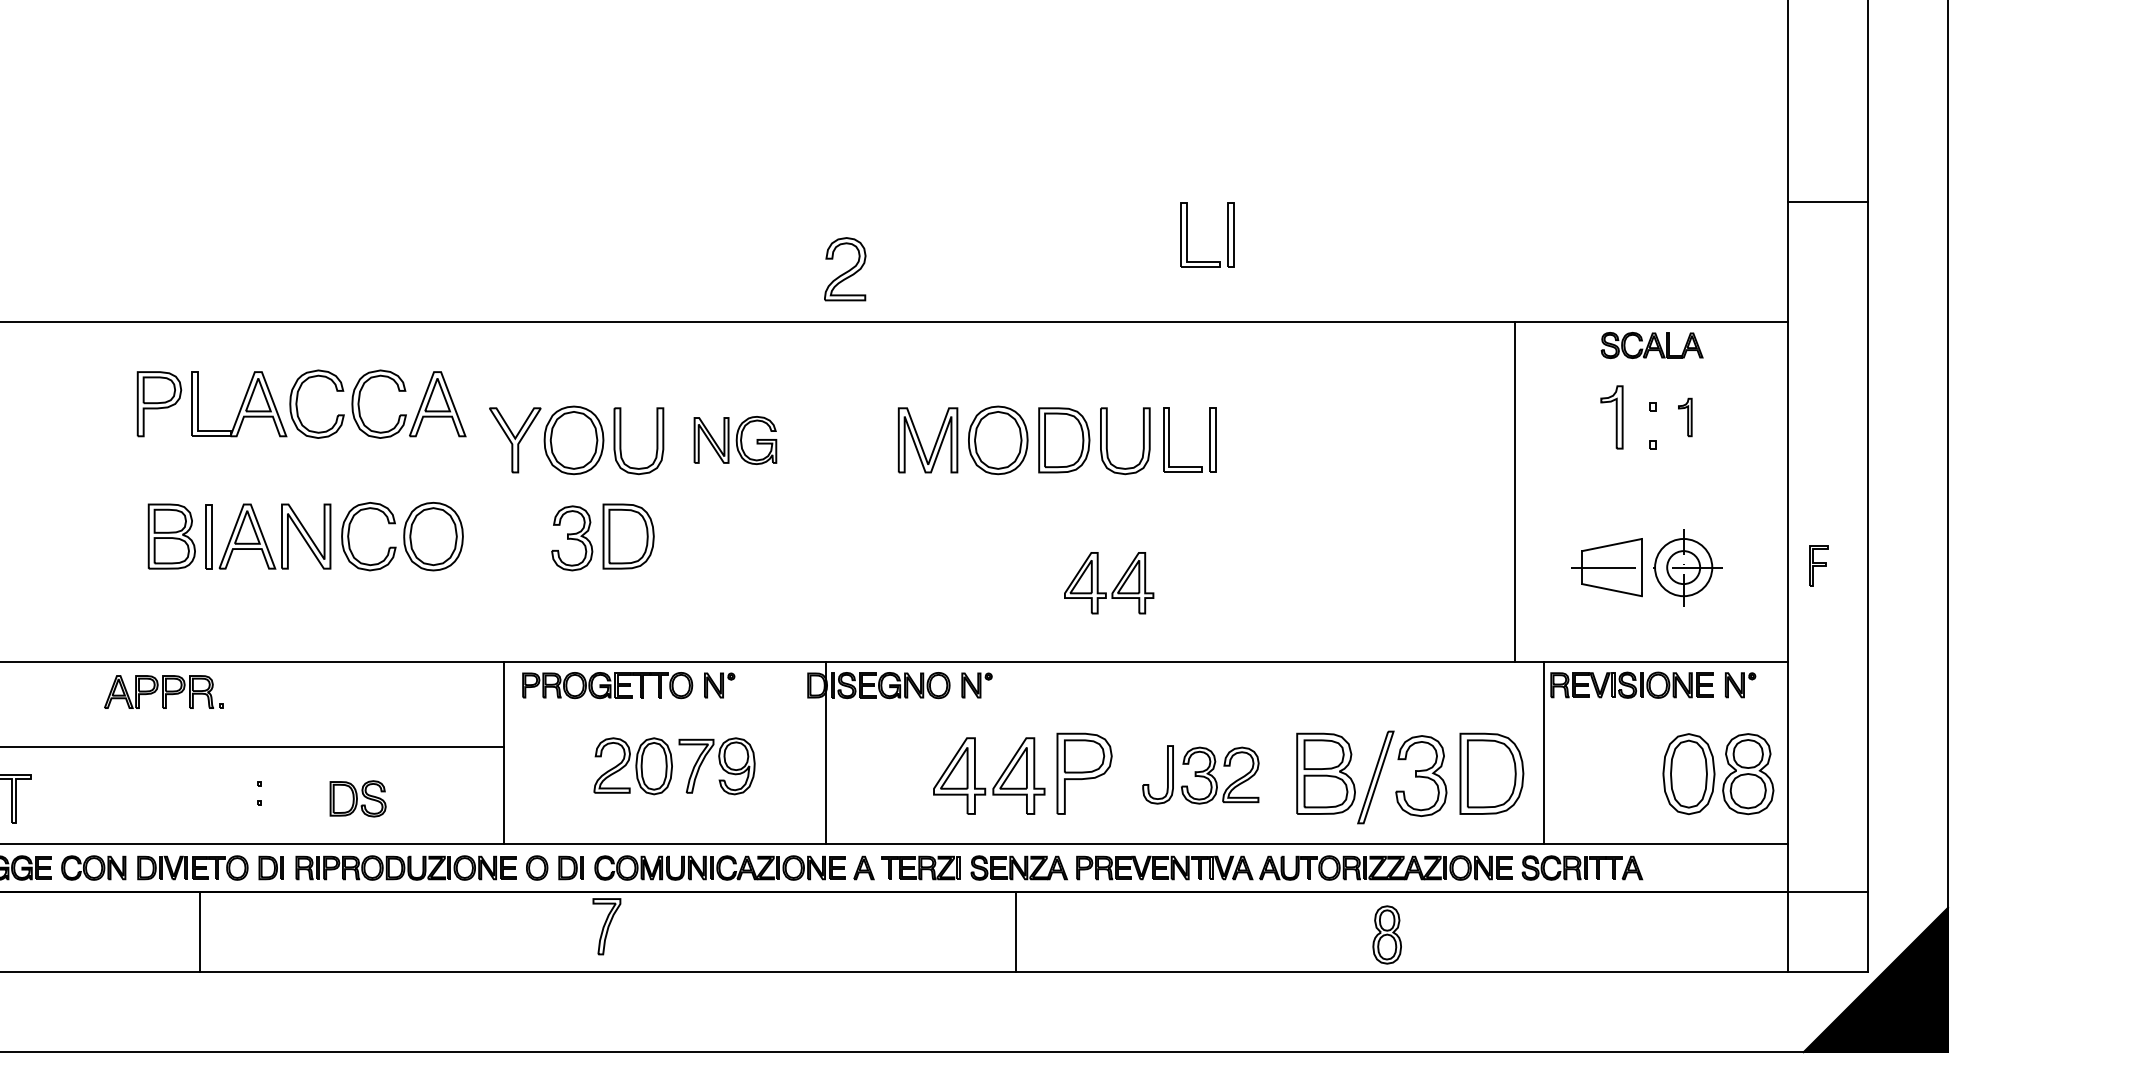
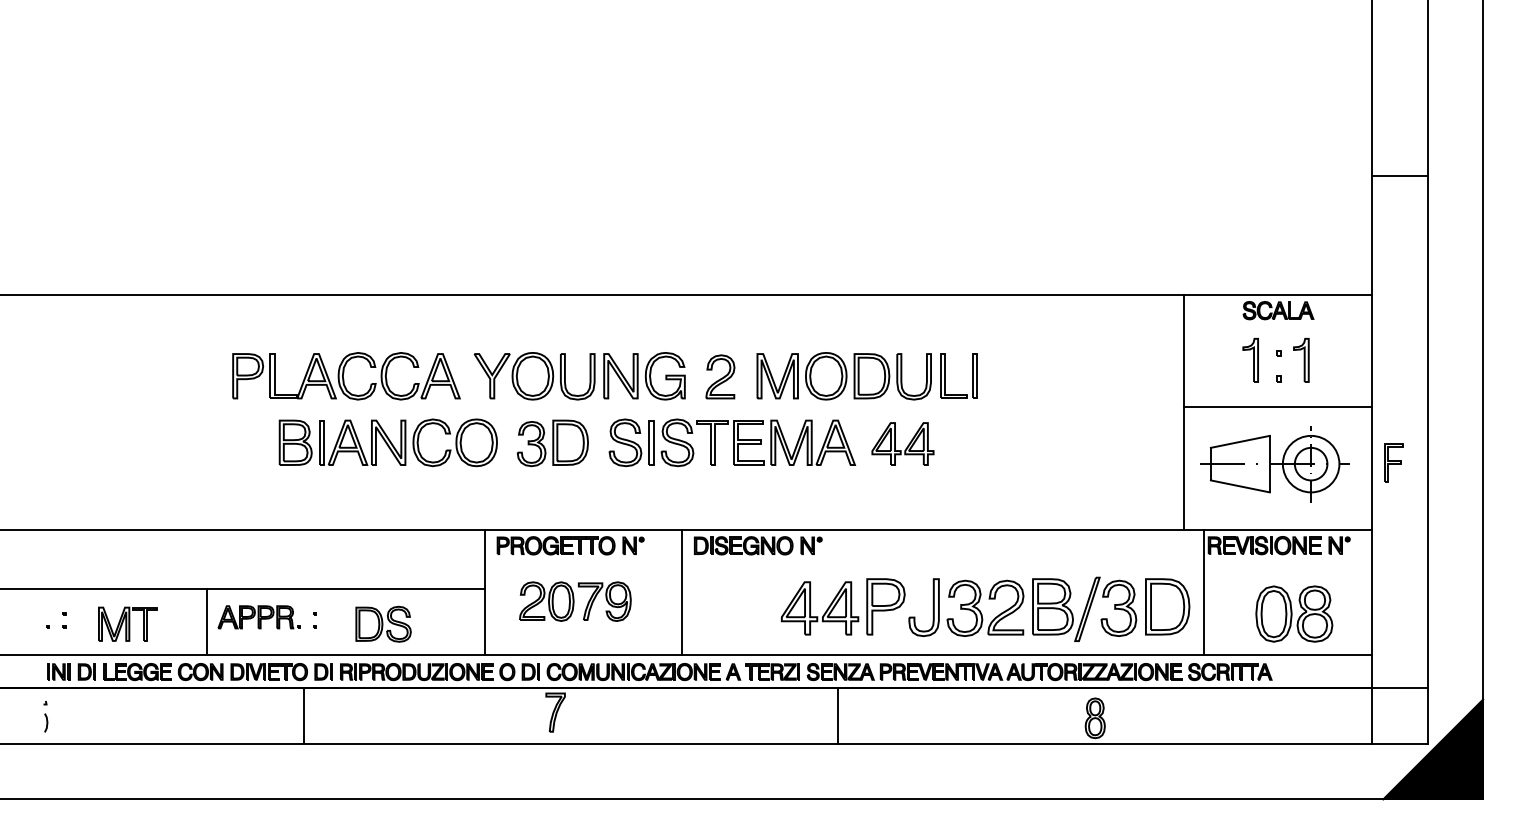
line: (1827, 202) -> (1399, 176), moved
part: (1187, 233) -> (957, 233), removed
part: (845, 268) -> (720, 376), moved
part: (301, 404) -> (346, 376), moved
part: (1685, 417) -> (1301, 360), size x1.67
part: (735, 440) -> (644, 376), size x1.43
line: (1650, 484) -> (1277, 406), added
part: (304, 536) -> (387, 442), moved
part: (862, 536) -> (732, 442), added
part: (1818, 565) -> (1393, 462), size x1.43
part: (1646, 567) -> (1274, 464), size x1.43
part: (1108, 582) -> (902, 443), moved
part: (162, 692) -> (258, 617), moved
line: (825, 753) -> (681, 592), moved
part: (674, 766) -> (575, 601), moved
part: (1718, 773) -> (1294, 613), moved
part: (1201, 774) -> (966, 607), size x1.43
line: (103, 794) -> (207, 621), added
part: (358, 797) -> (383, 623), size x1.43
line: (200, 930) -> (304, 715), moved

